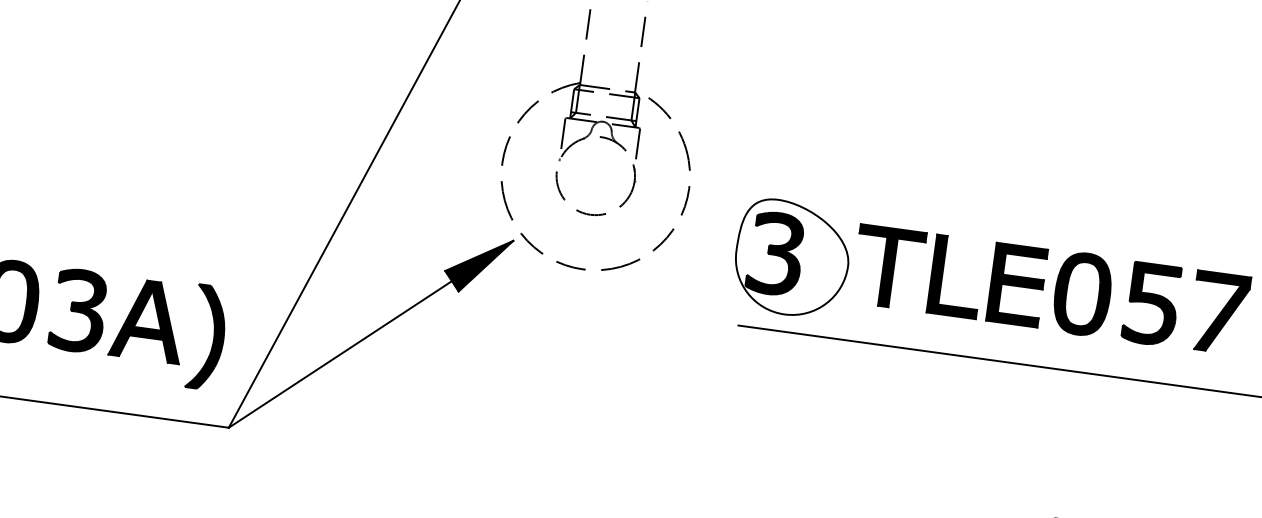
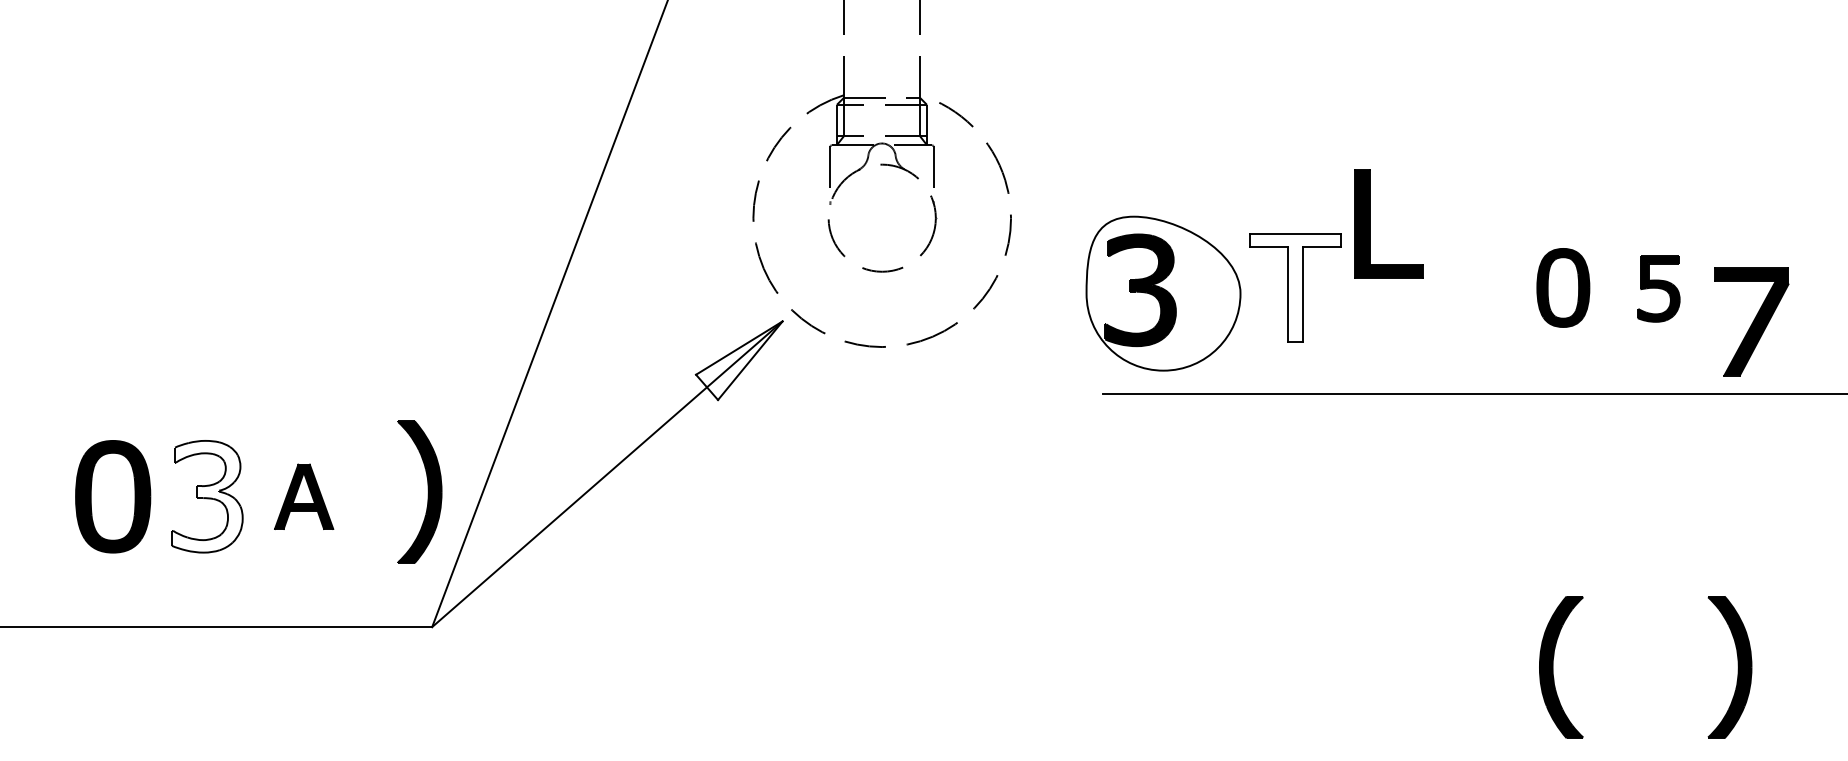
fill: (478, 264) -> (739, 360), removed
fill: (888, 267) -> (1295, 287), removed
part: (942, 274) -> (1370, 223), moved
part: (1016, 284) -> (1472, 287), removed
part: (1082, 293) -> (1563, 287), size x0.7
part: (1151, 304) -> (1658, 288), size x0.6
fill: (78, 310) -> (207, 496), removed
part: (1219, 312) -> (1751, 321), moved
part: (148, 320) -> (303, 496), size x0.6
part: (213, 338) -> (427, 491), moved

